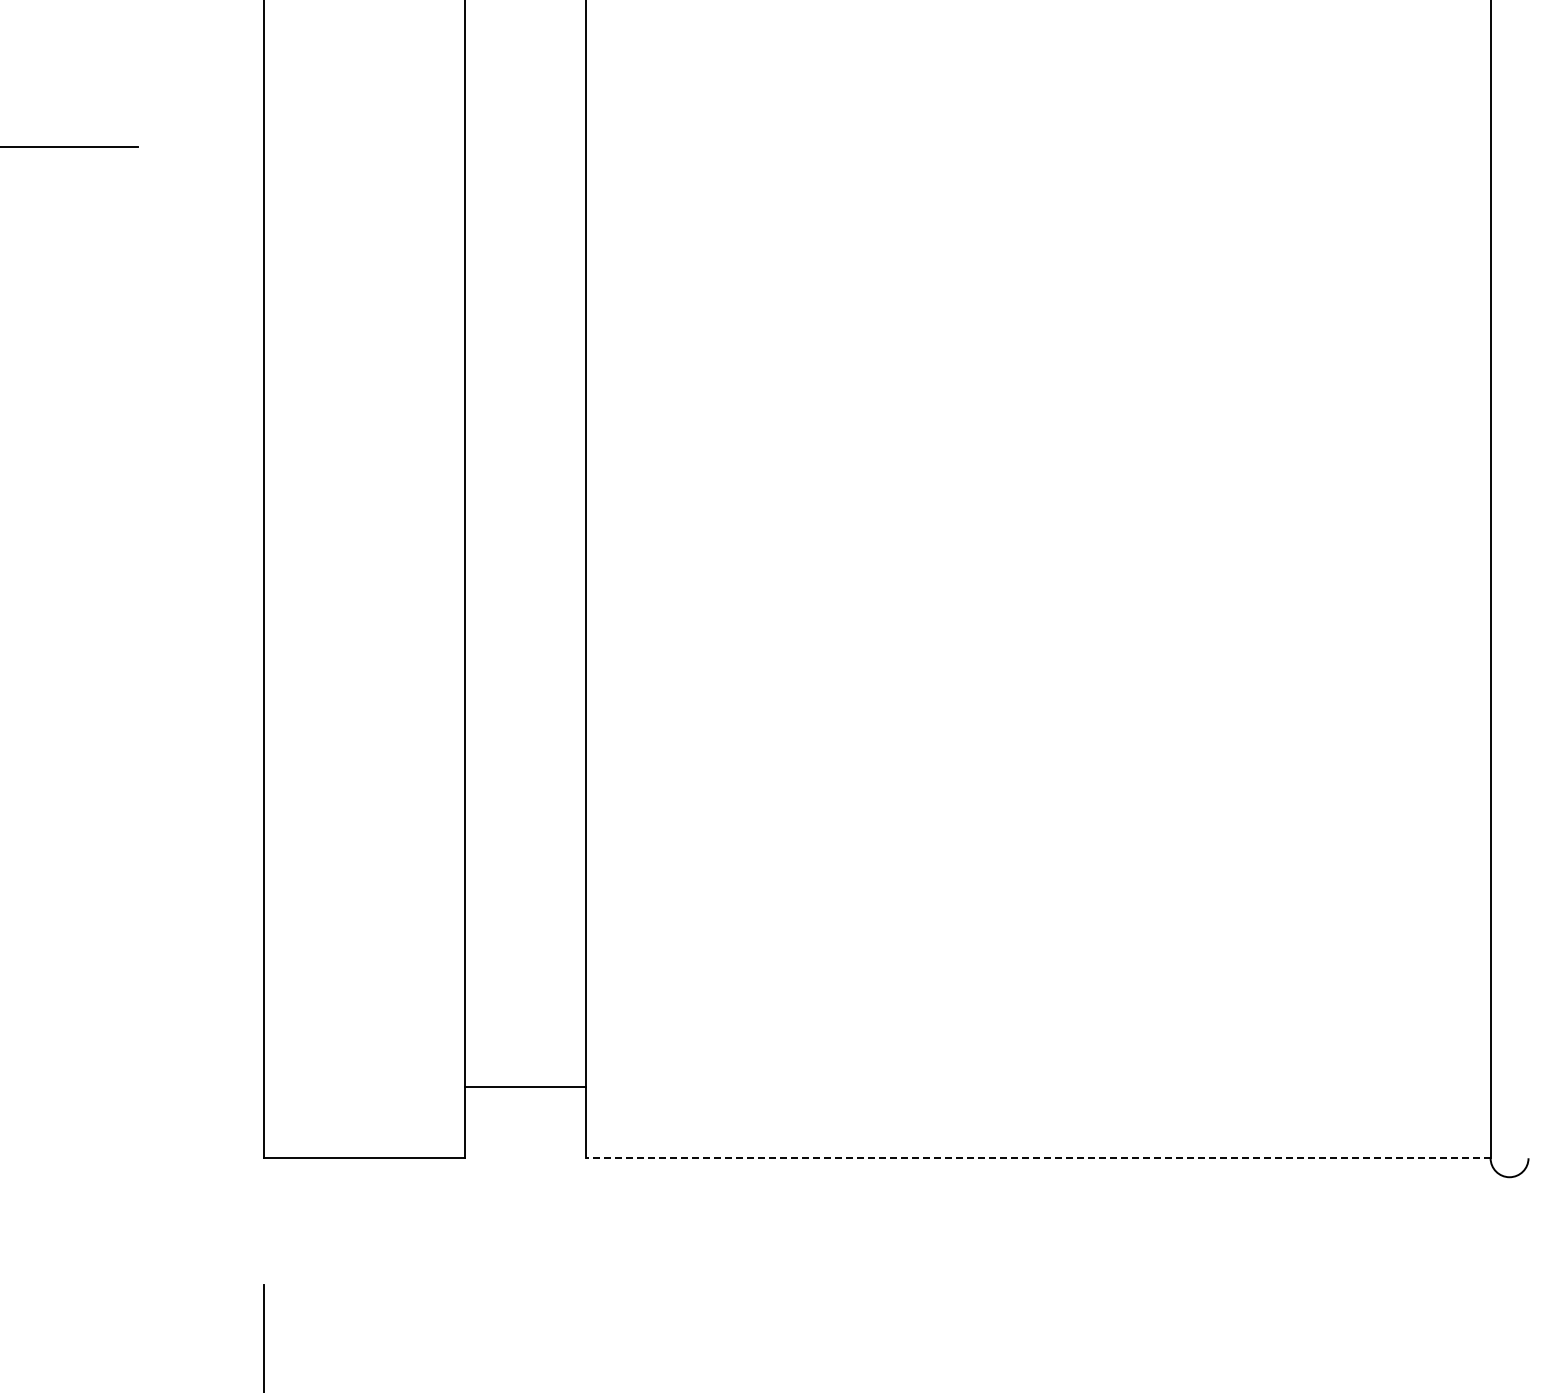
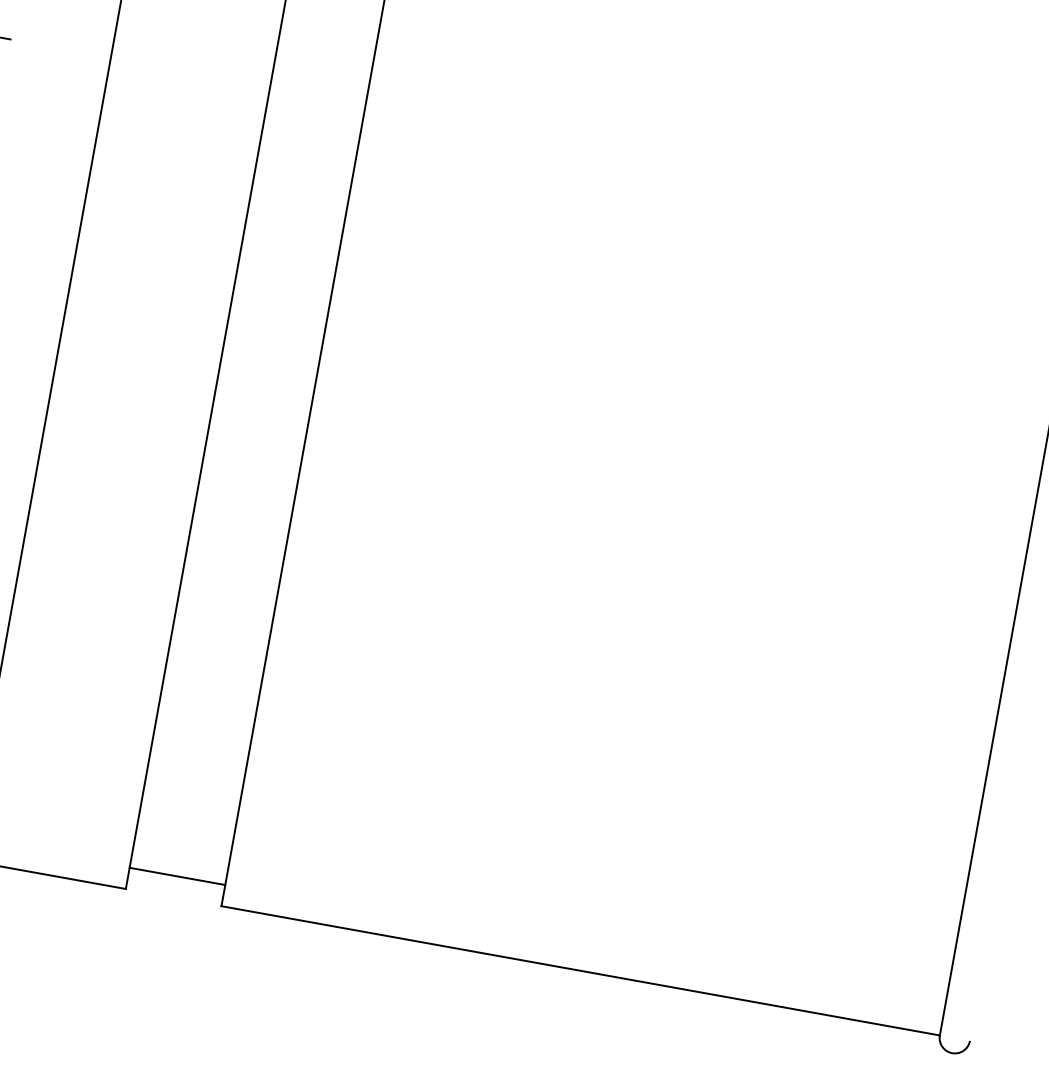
line: (525, 1086) -> (177, 876), moved
line: (1037, 1158) -> (580, 970), dashed -> solid

